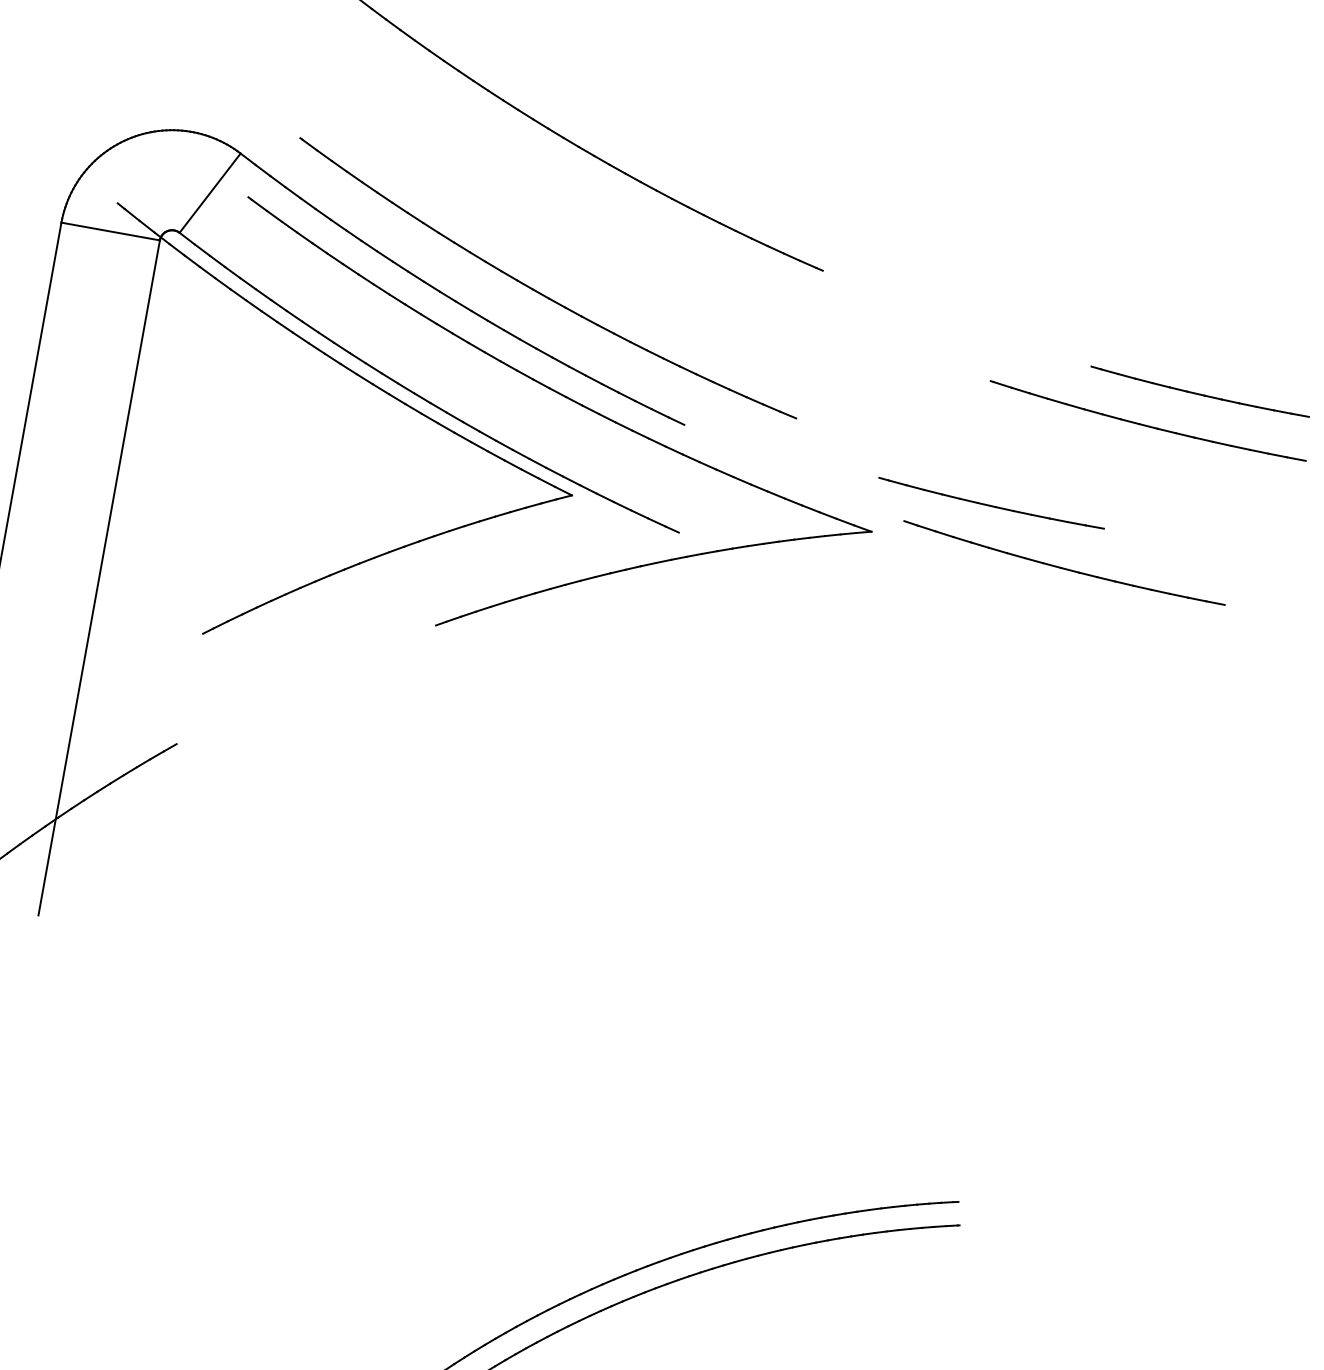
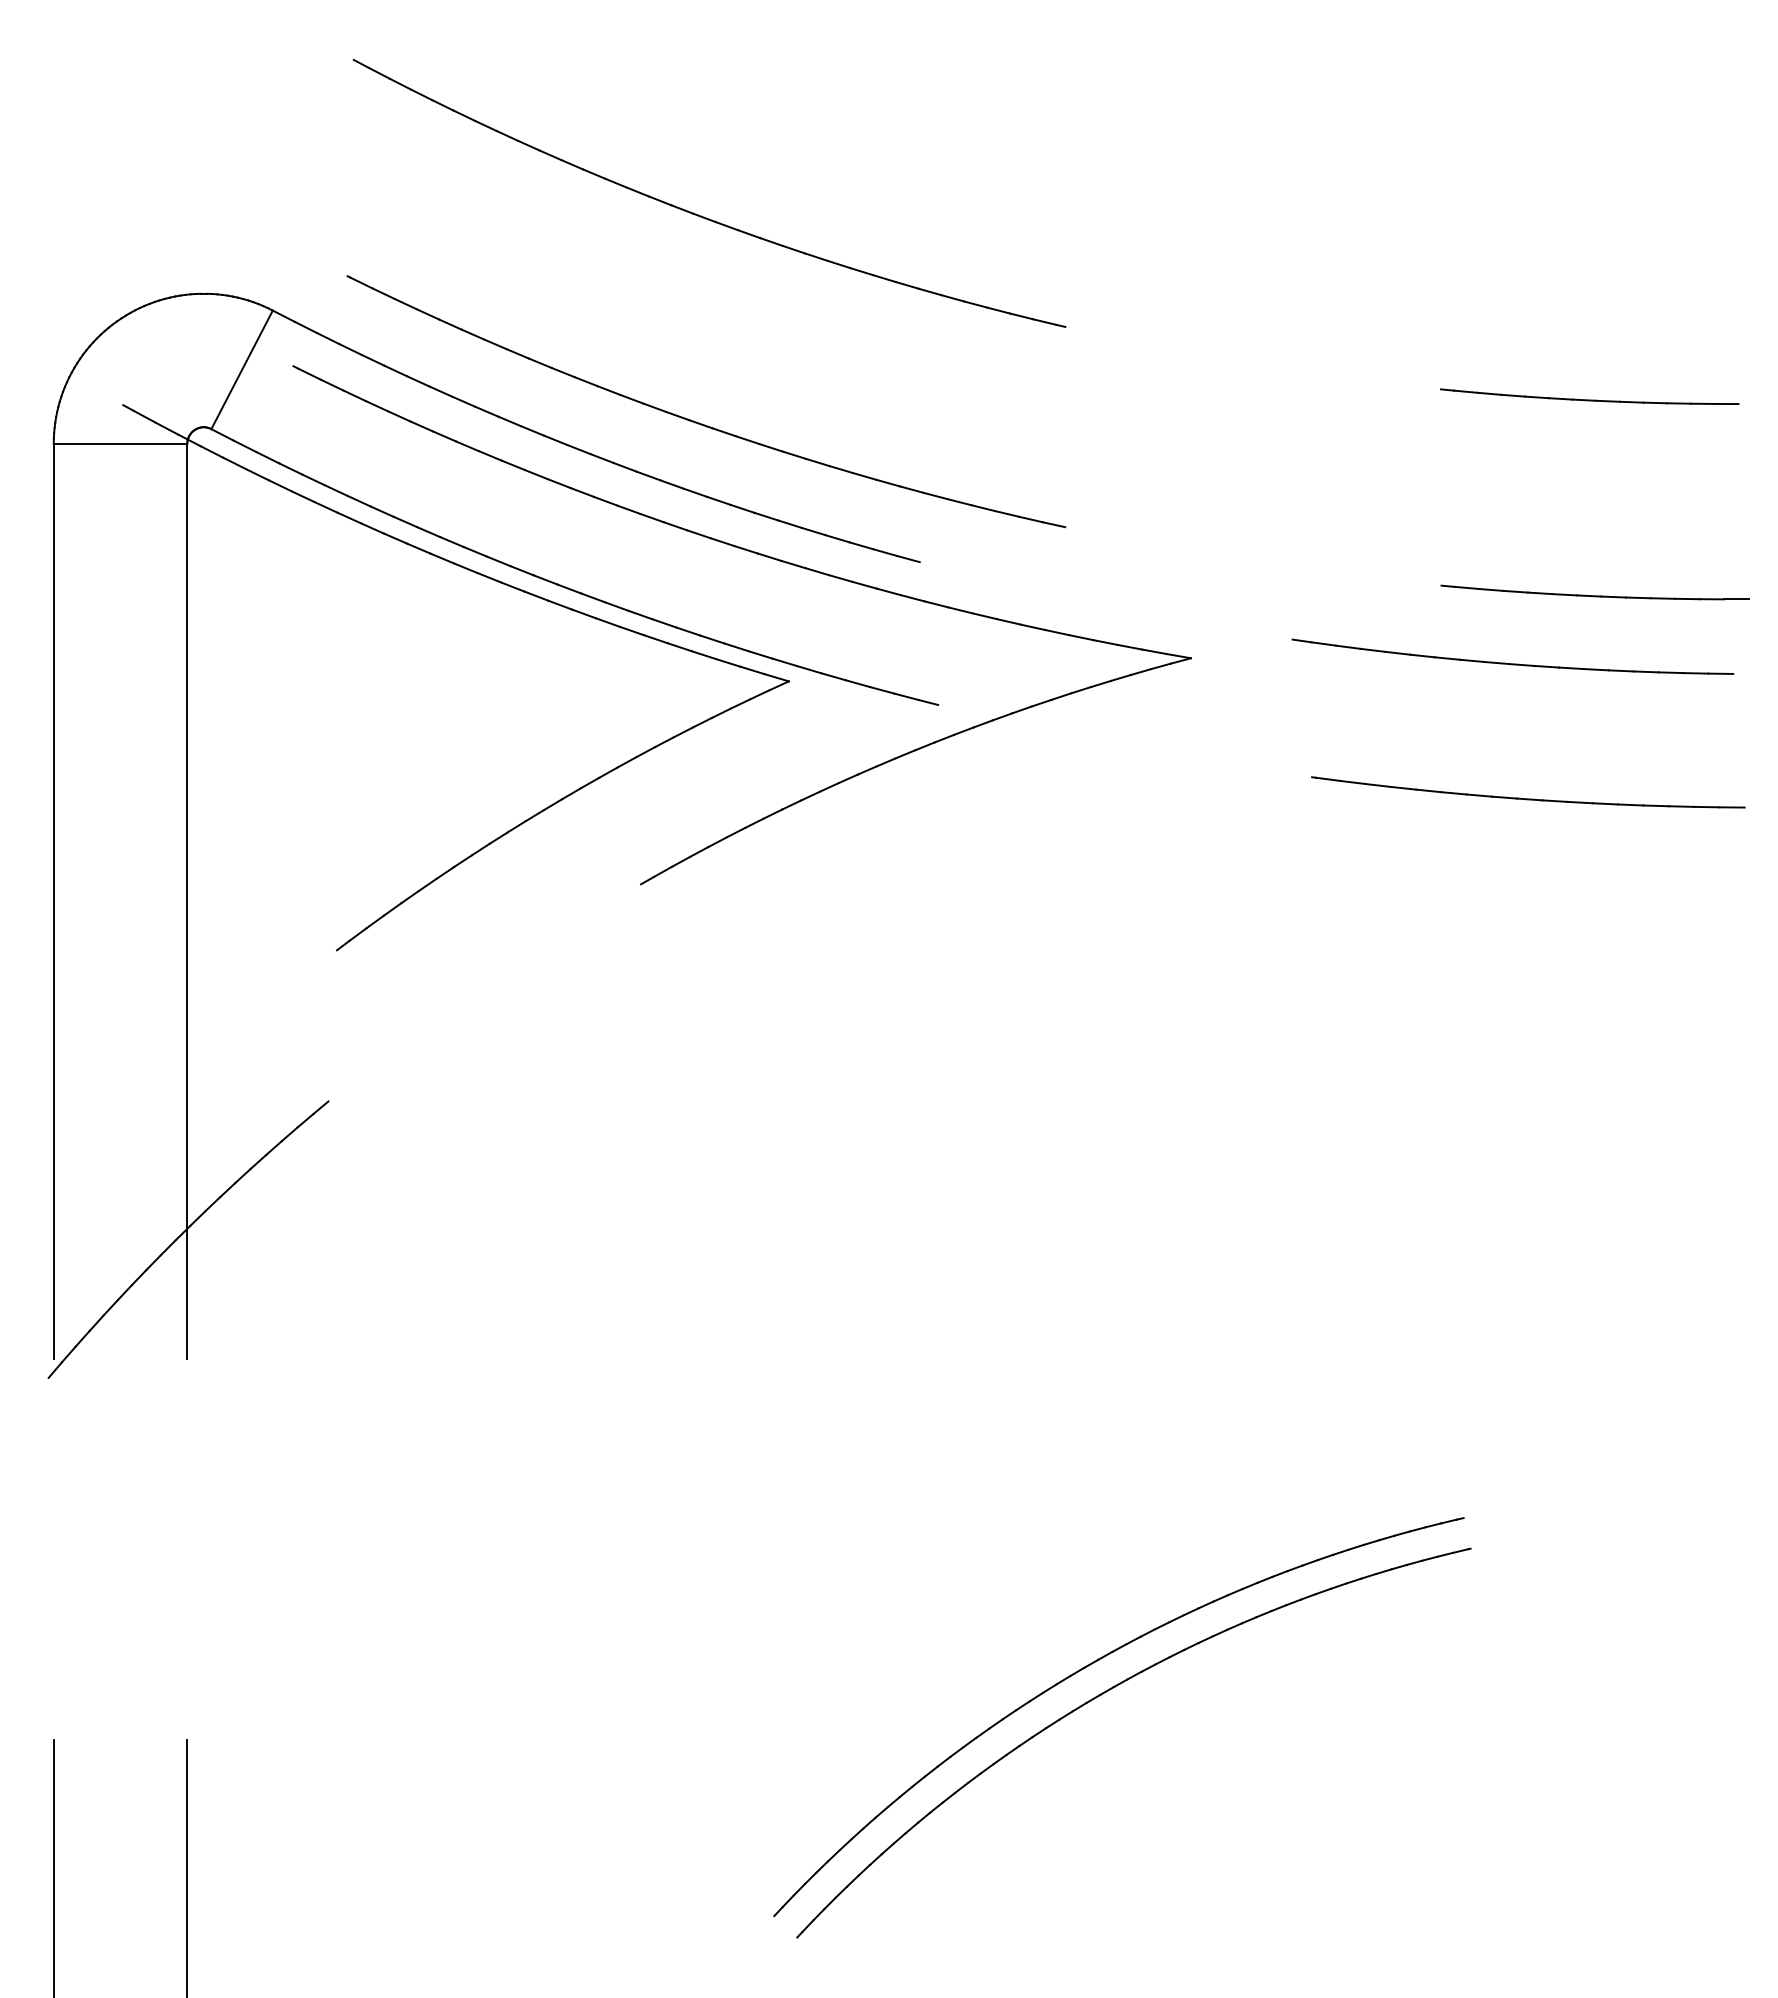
part: (1148, 421) -> (1528, 792), moved
part: (991, 503) -> (1594, 592), moved
part: (1063, 567) -> (1512, 663), moved

